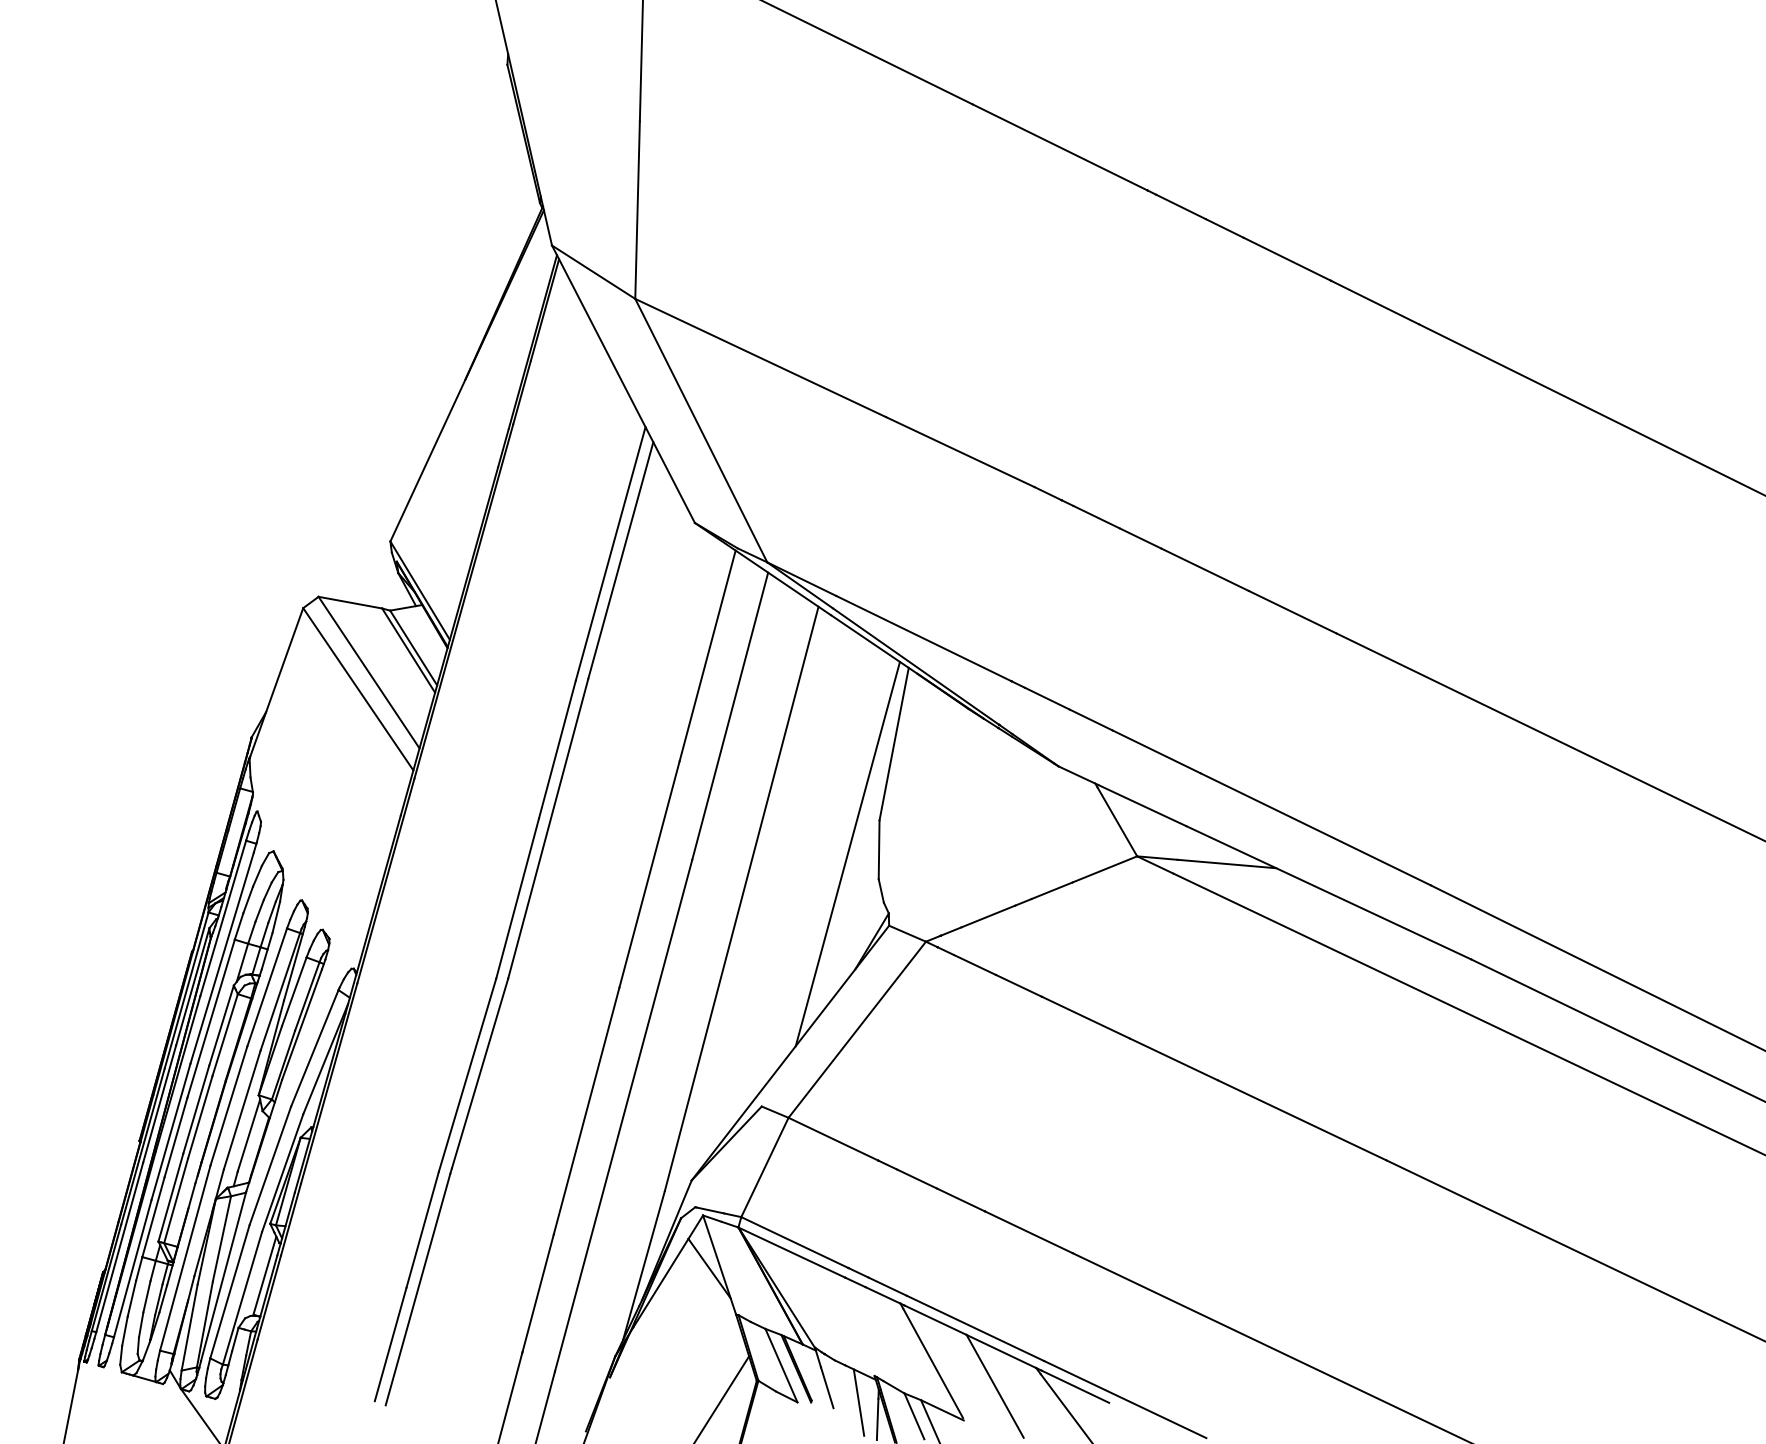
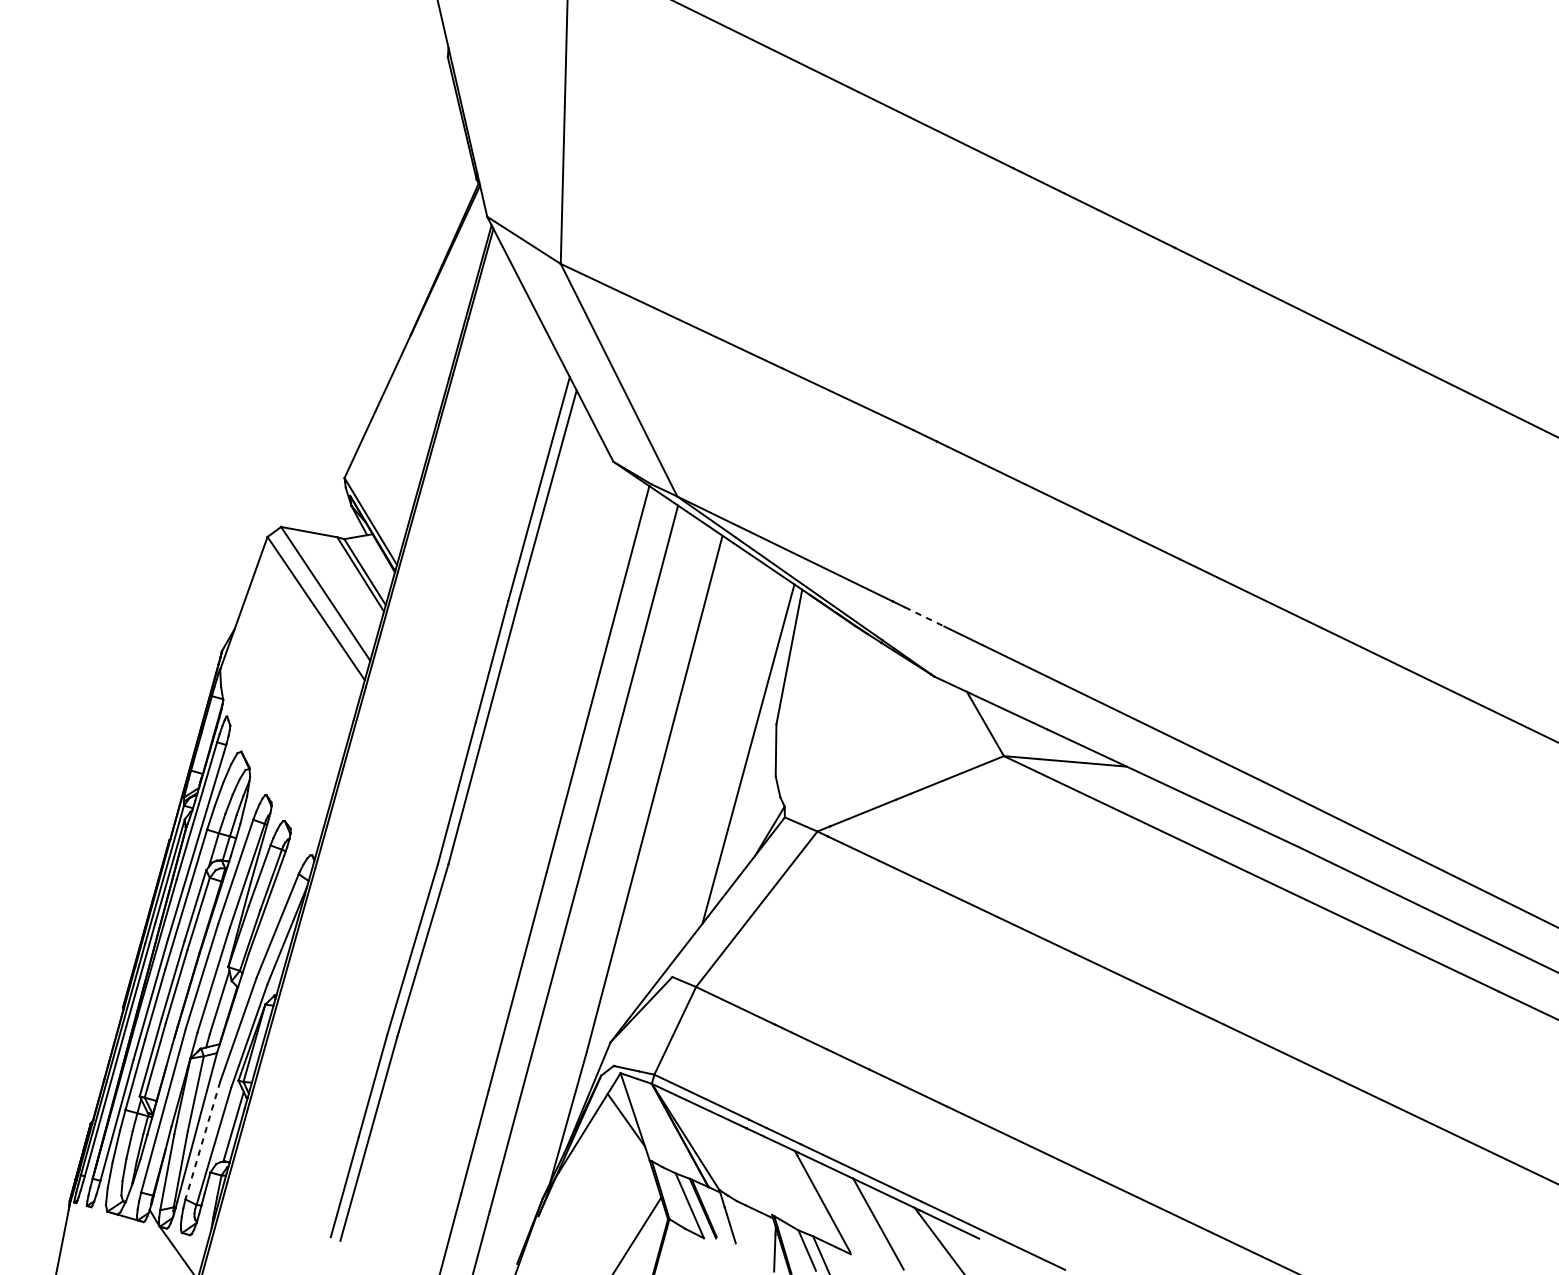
line: (1047, 698) -> (924, 616), solid -> dashed
line: (229, 1292) -> (202, 1141), solid -> dashed
line: (858, 1402) -> (757, 1238), removed

